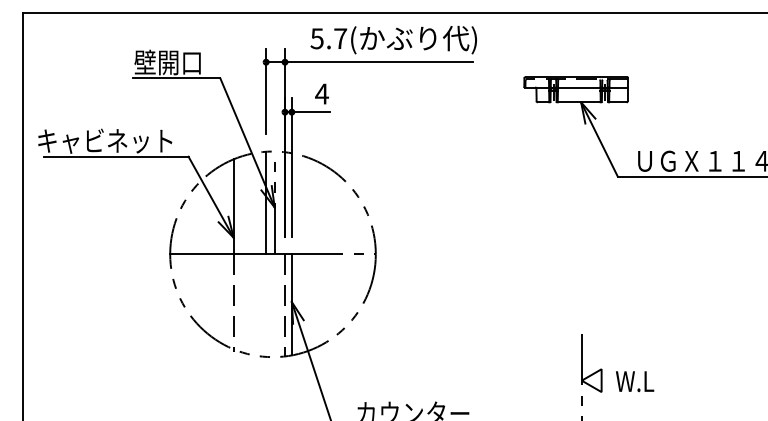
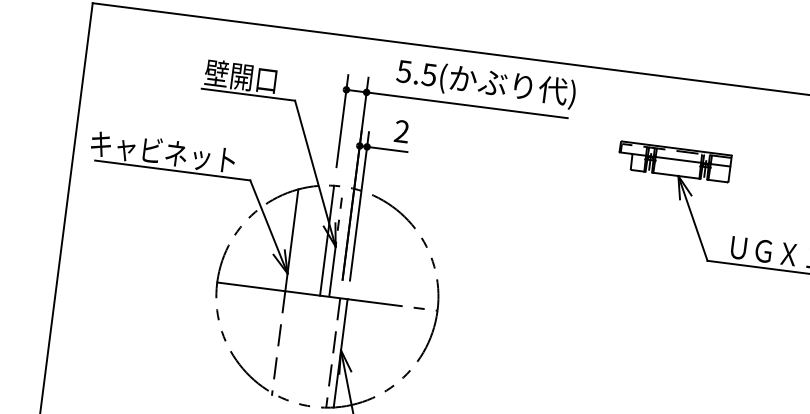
text: (340, 38) -> (429, 74), 5.7( -> 5.5(
text: (321, 93) -> (401, 130), 4 -> 2

